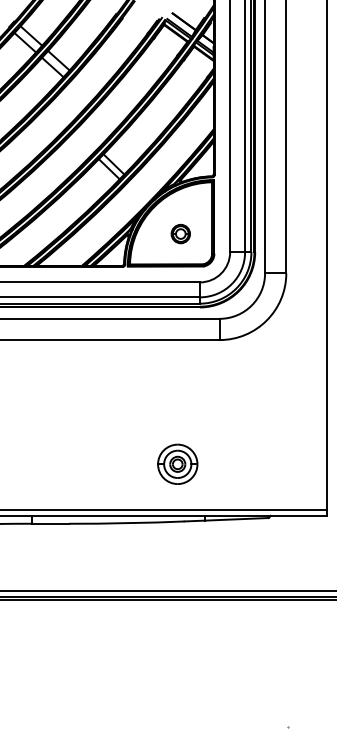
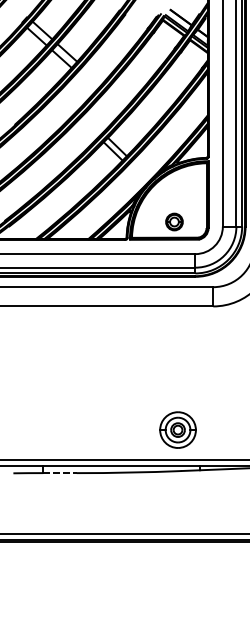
part: (180, 233) -> (174, 221), moved
part: (177, 463) -> (177, 429), moved
line: (51, 523) -> (60, 472), solid -> dashed

